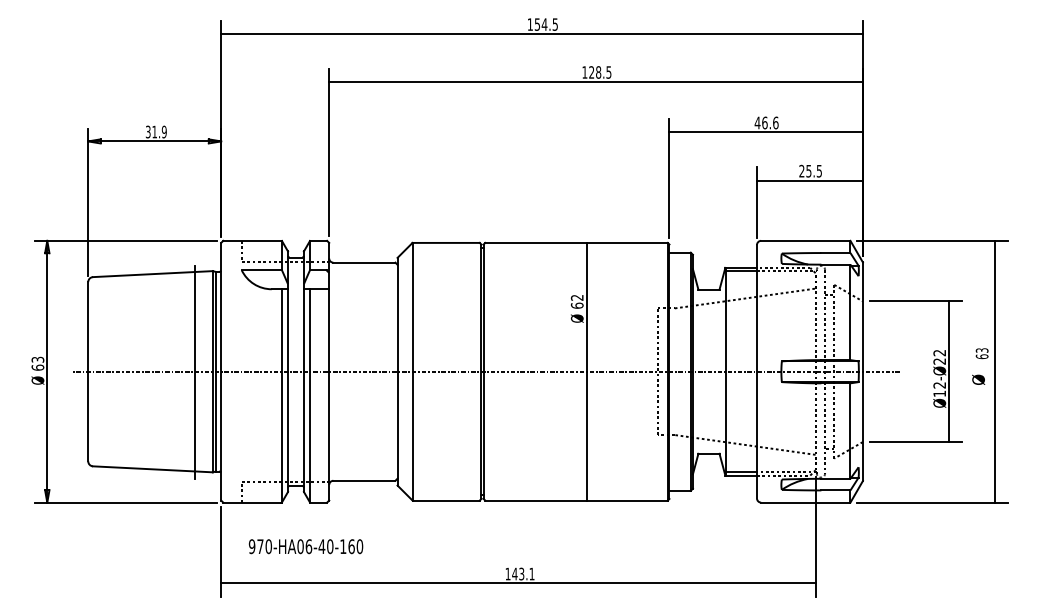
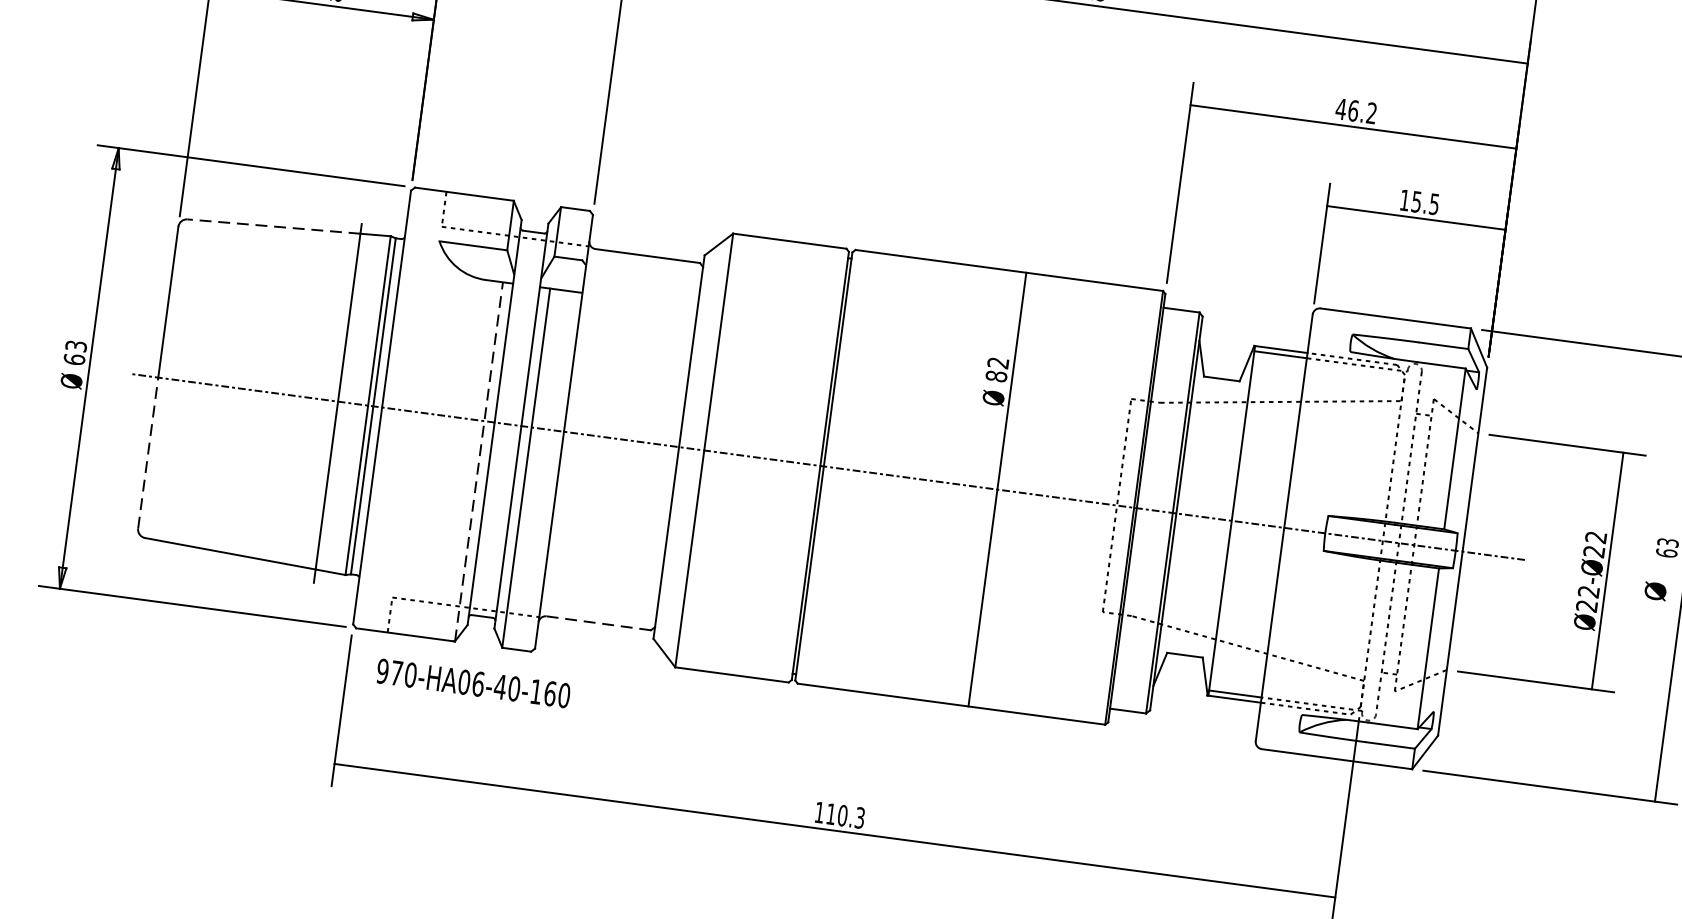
text: (775, 122) -> (1371, 112), 46.6 -> 46.2
text: (801, 170) -> (1404, 199), 25.5 -> 15.5
line: (143, 274) -> (273, 226), solid -> dashed
text: (577, 305) -> (996, 376), 62 -> 82
text: (939, 393) -> (1586, 605), Ø12-Ø22 -> Ø22-Ø22
line: (281, 395) -> (478, 461), solid -> dashed
line: (88, 416) -> (148, 453), solid -> dashed
line: (363, 480) -> (597, 622), solid -> dashed
text: (305, 546) -> (472, 683), moved
text: (523, 573) -> (845, 815), 143.1 -> 110.3

